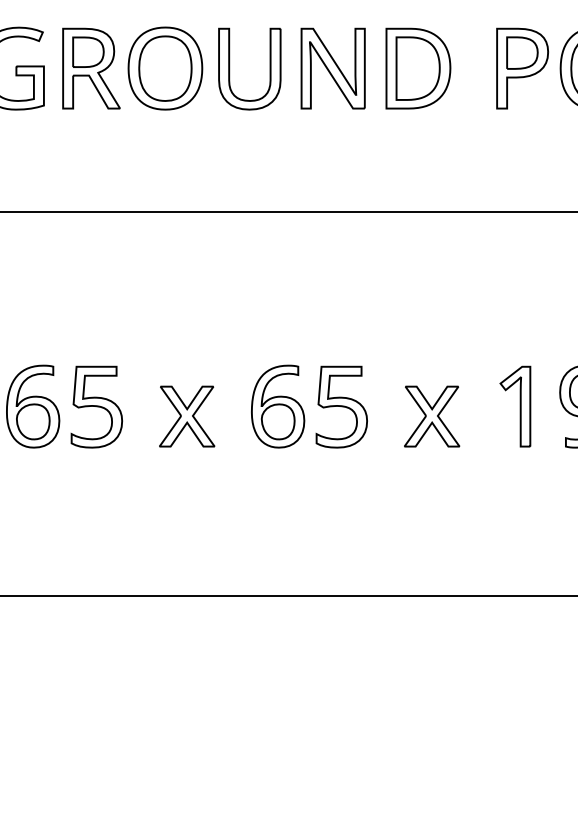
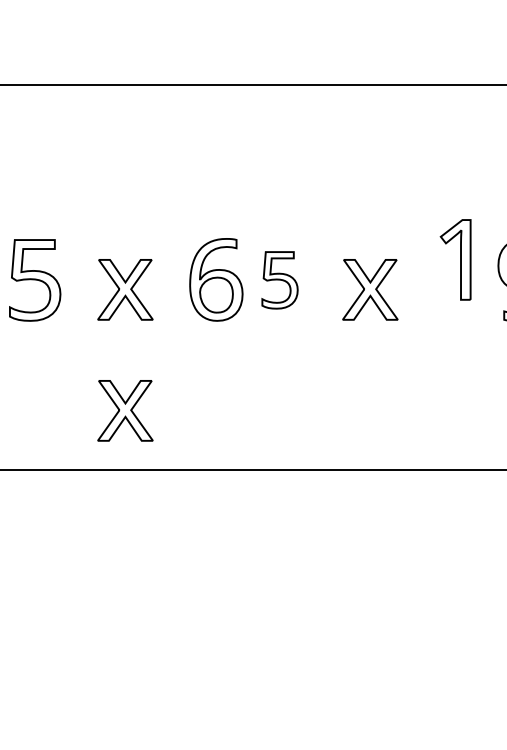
part: (341, 406) -> (279, 279), size x0.7
part: (515, 406) -> (455, 259), moved
part: (187, 537) -> (125, 410), added

